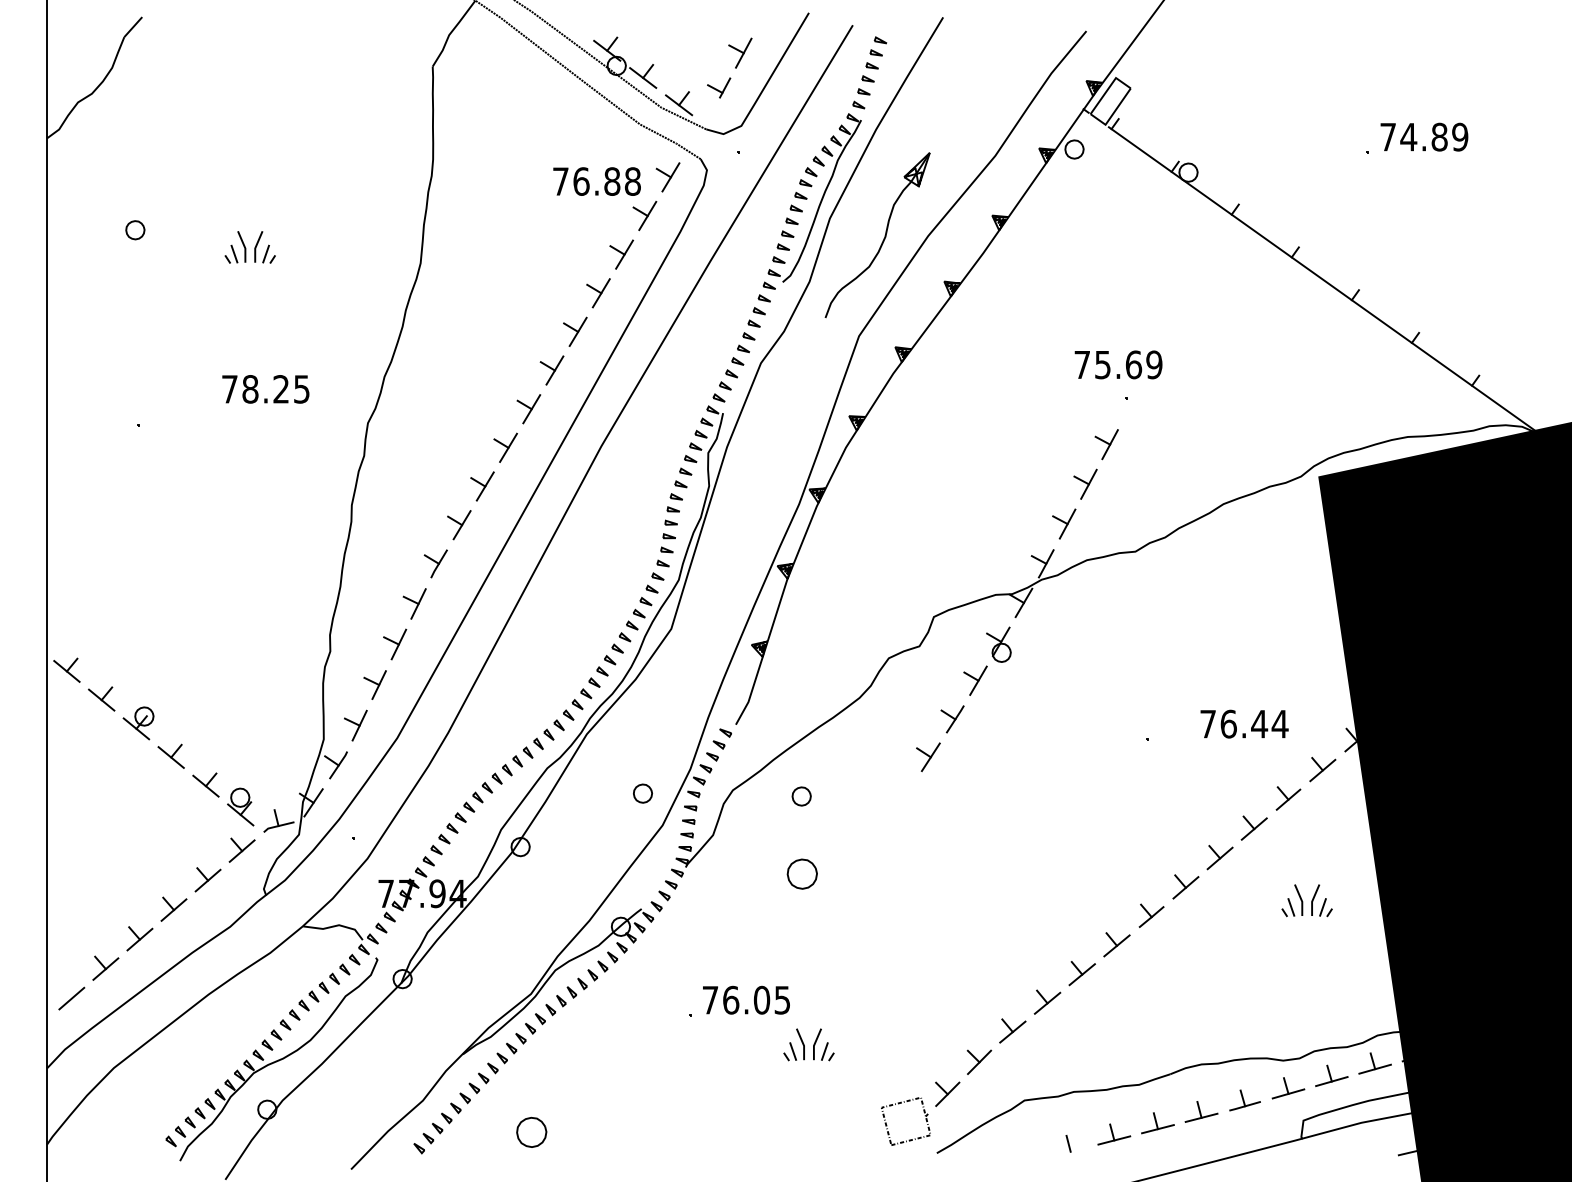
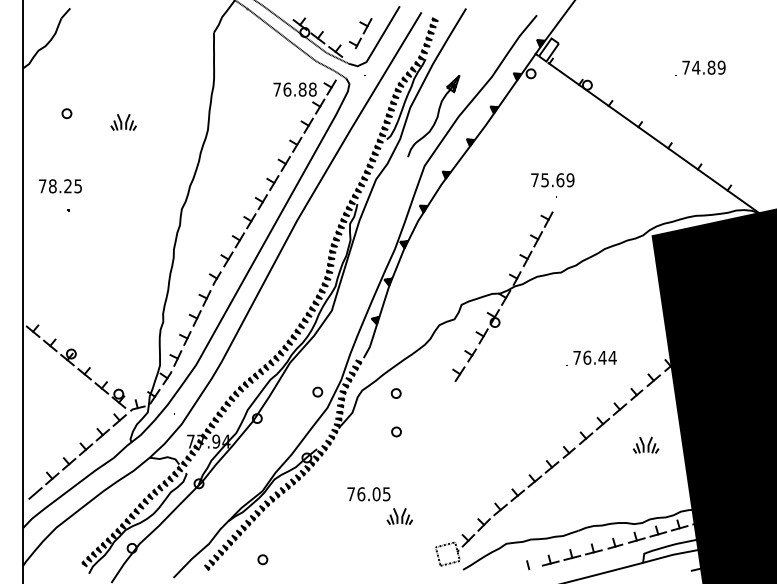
text: (265, 389) -> (60, 186), moved
text: (1243, 723) -> (594, 357), moved
part: (802, 873) -> (396, 431), size x0.62
part: (531, 1132) -> (262, 559), size x0.62

